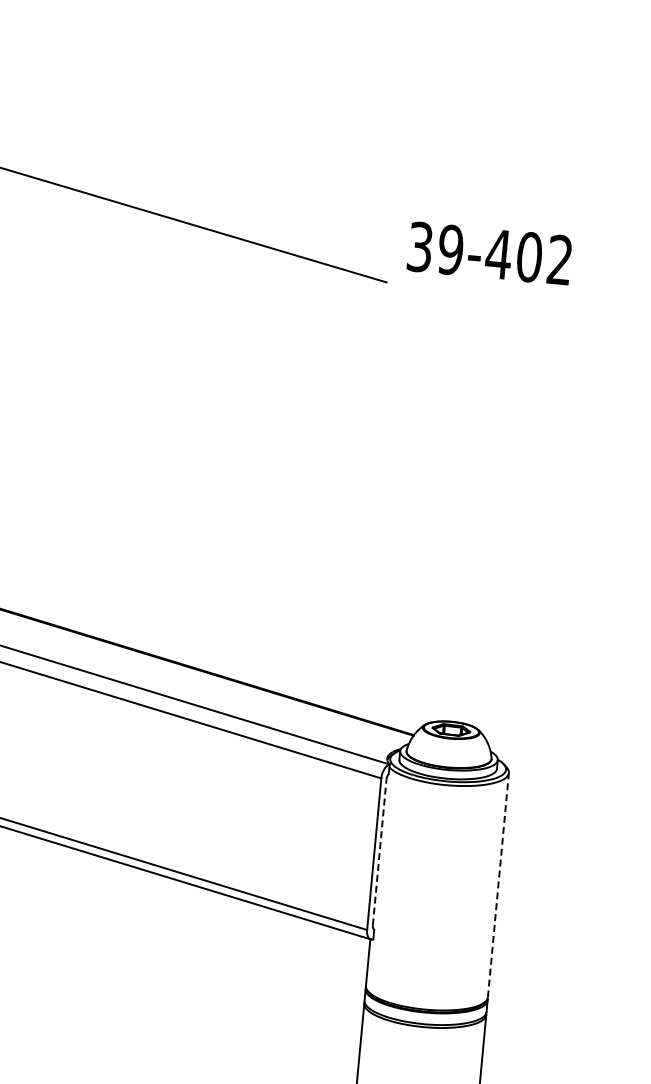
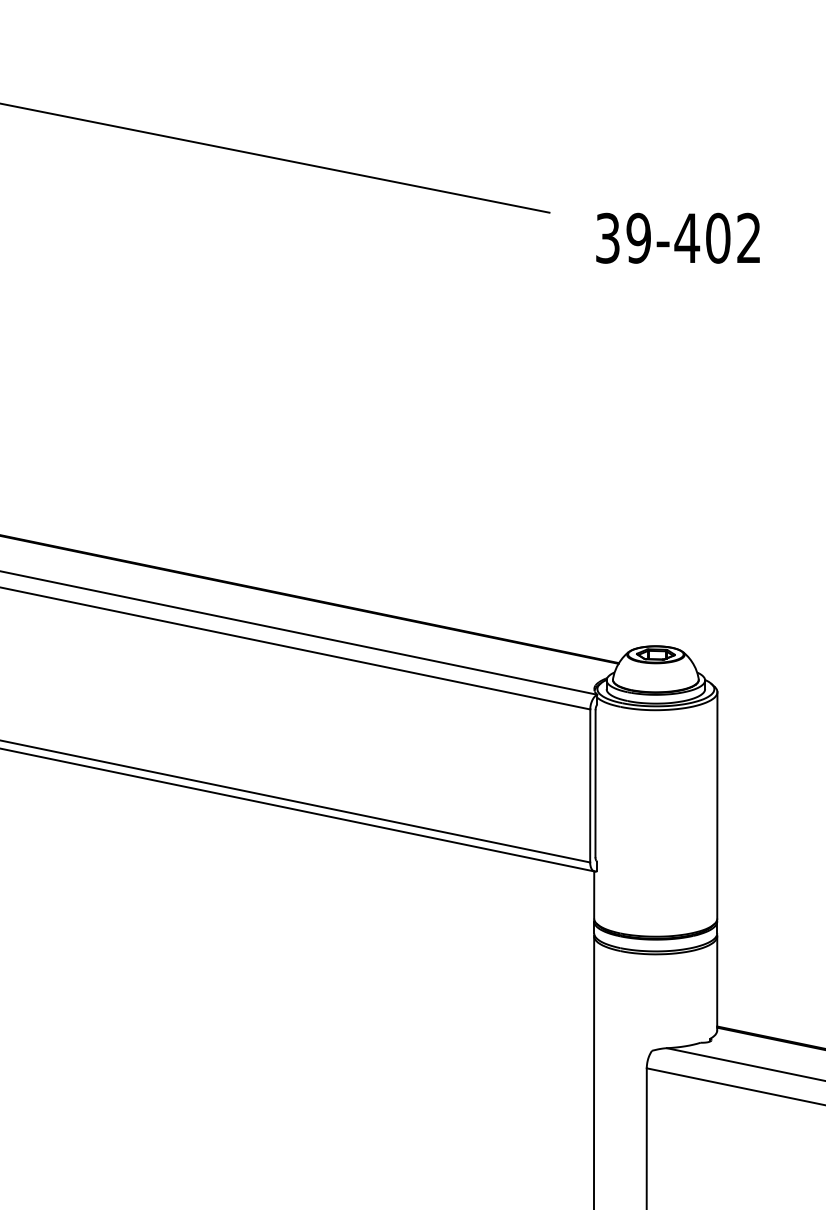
text: (489, 252) -> (677, 237), moved
line: (379, 852) -> (595, 783), dashed -> solid
line: (498, 884) -> (717, 804), dashed -> solid

